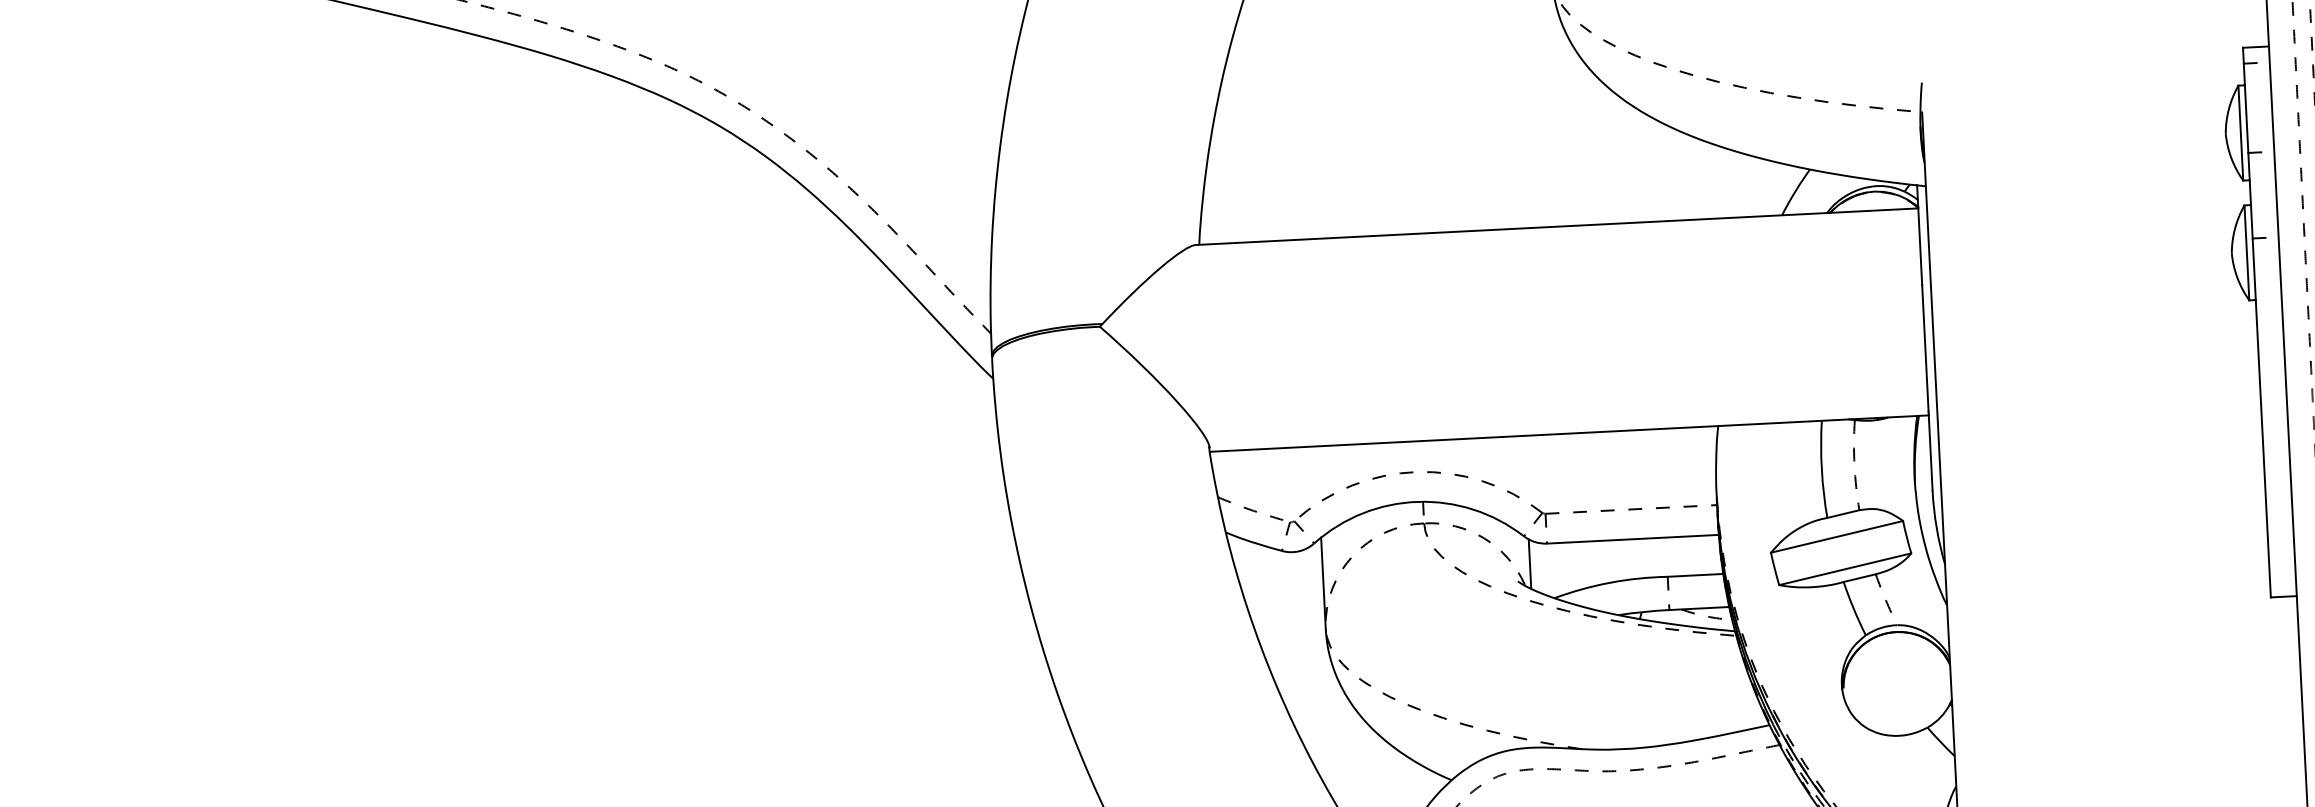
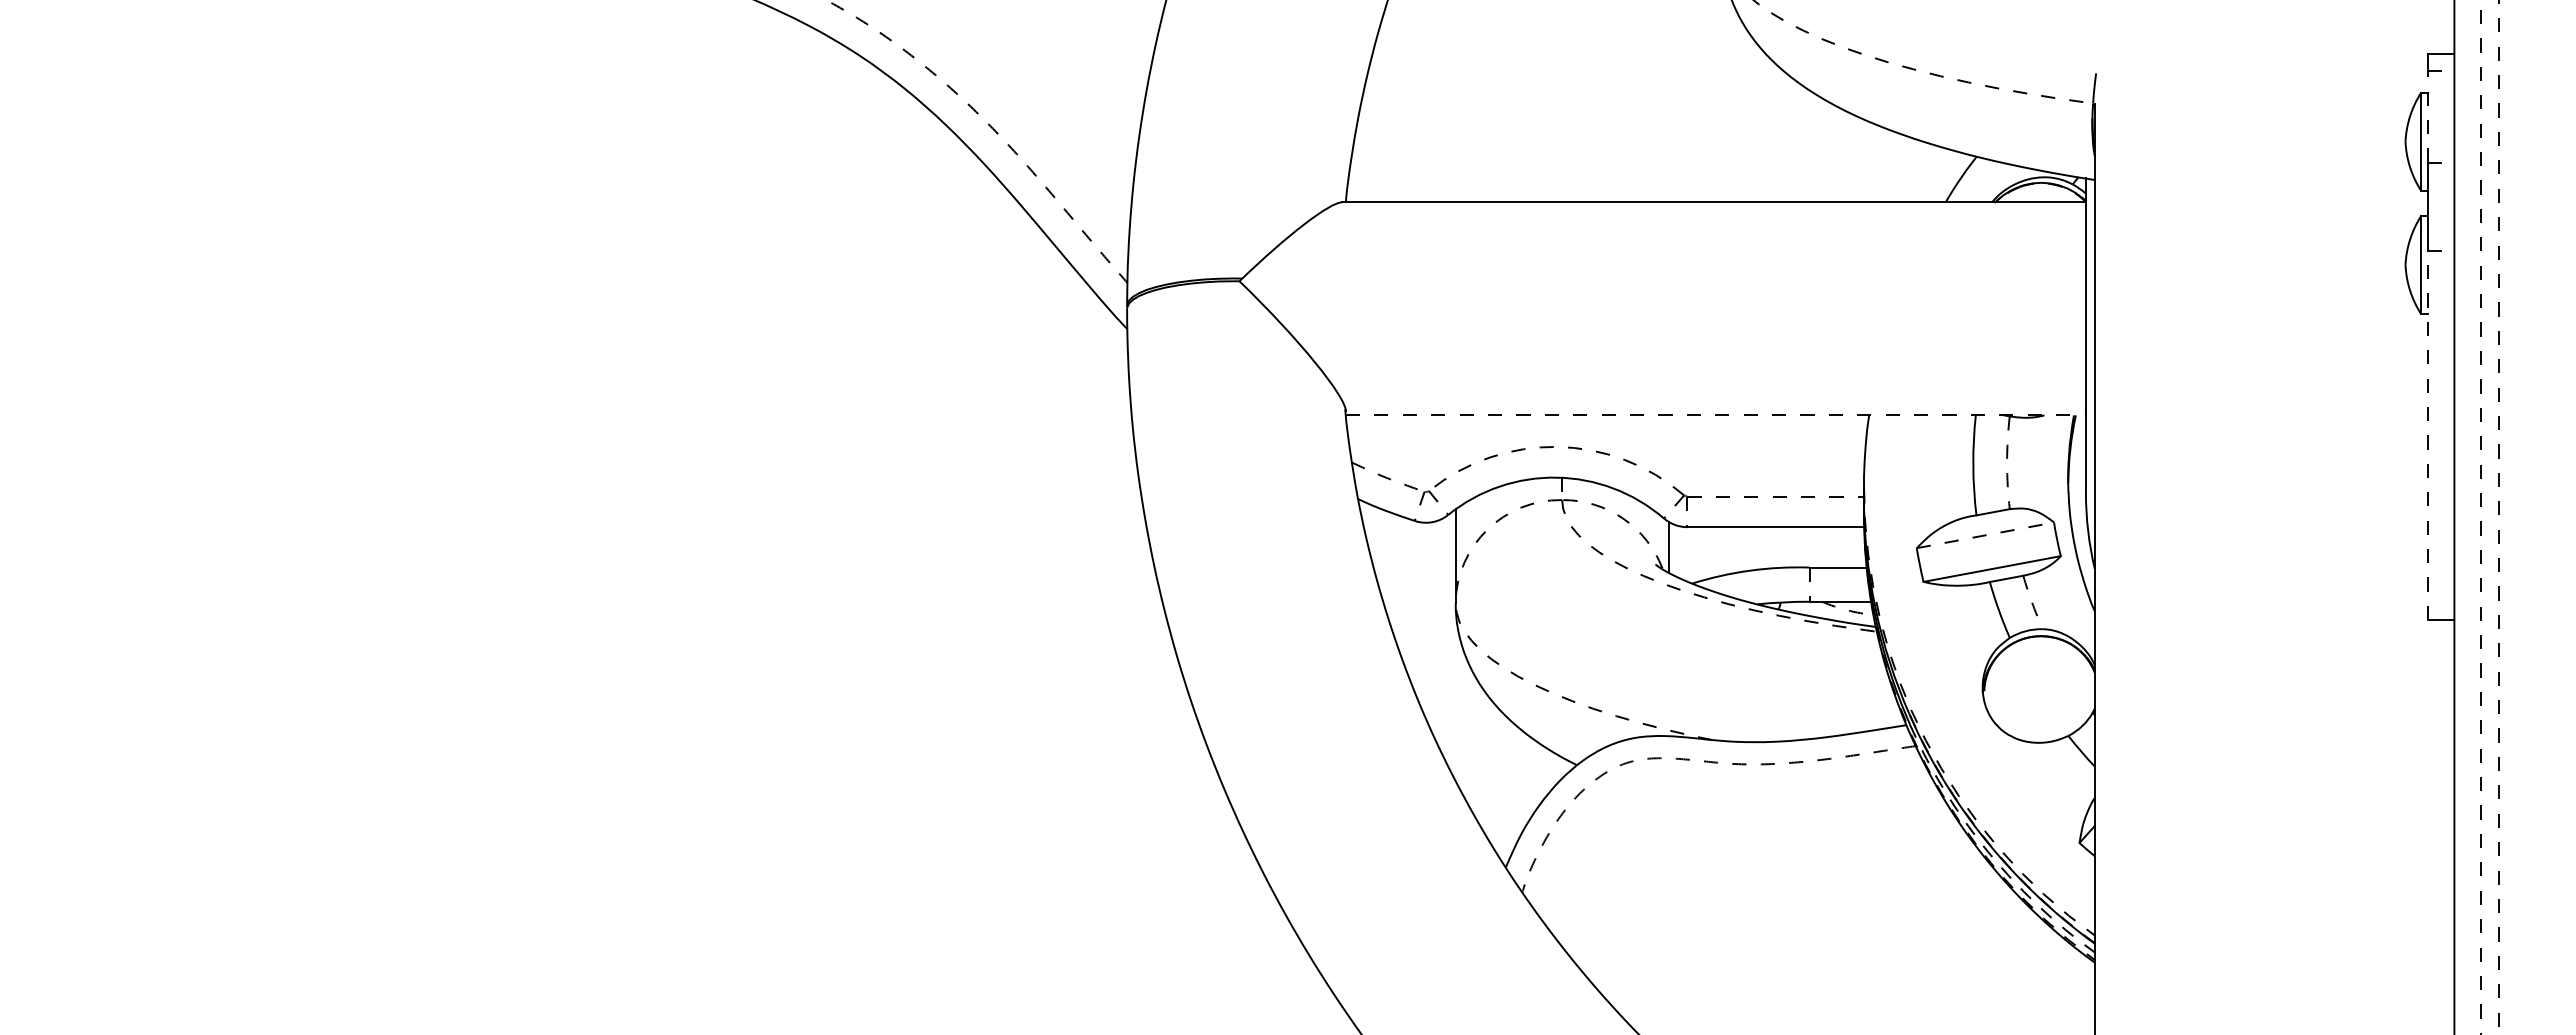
line: (2245, 108) -> (2427, 116), solid -> dashed
line: (2261, 418) -> (2427, 435), solid -> dashed
line: (1569, 433) -> (1716, 415), solid -> dashed
line: (1837, 537) -> (1985, 535), solid -> dashed

